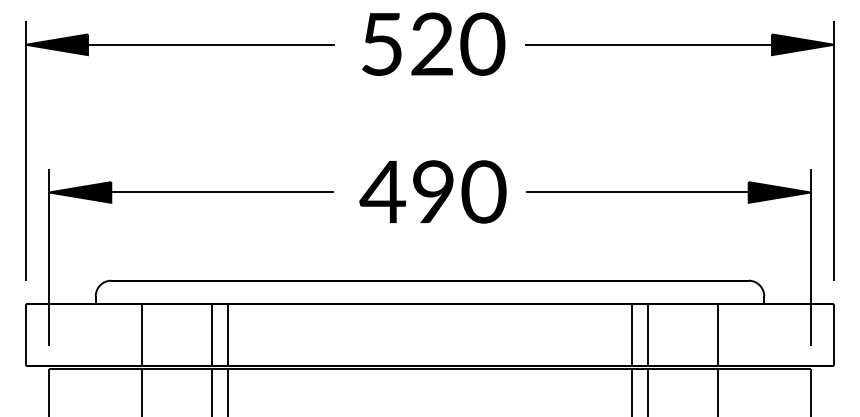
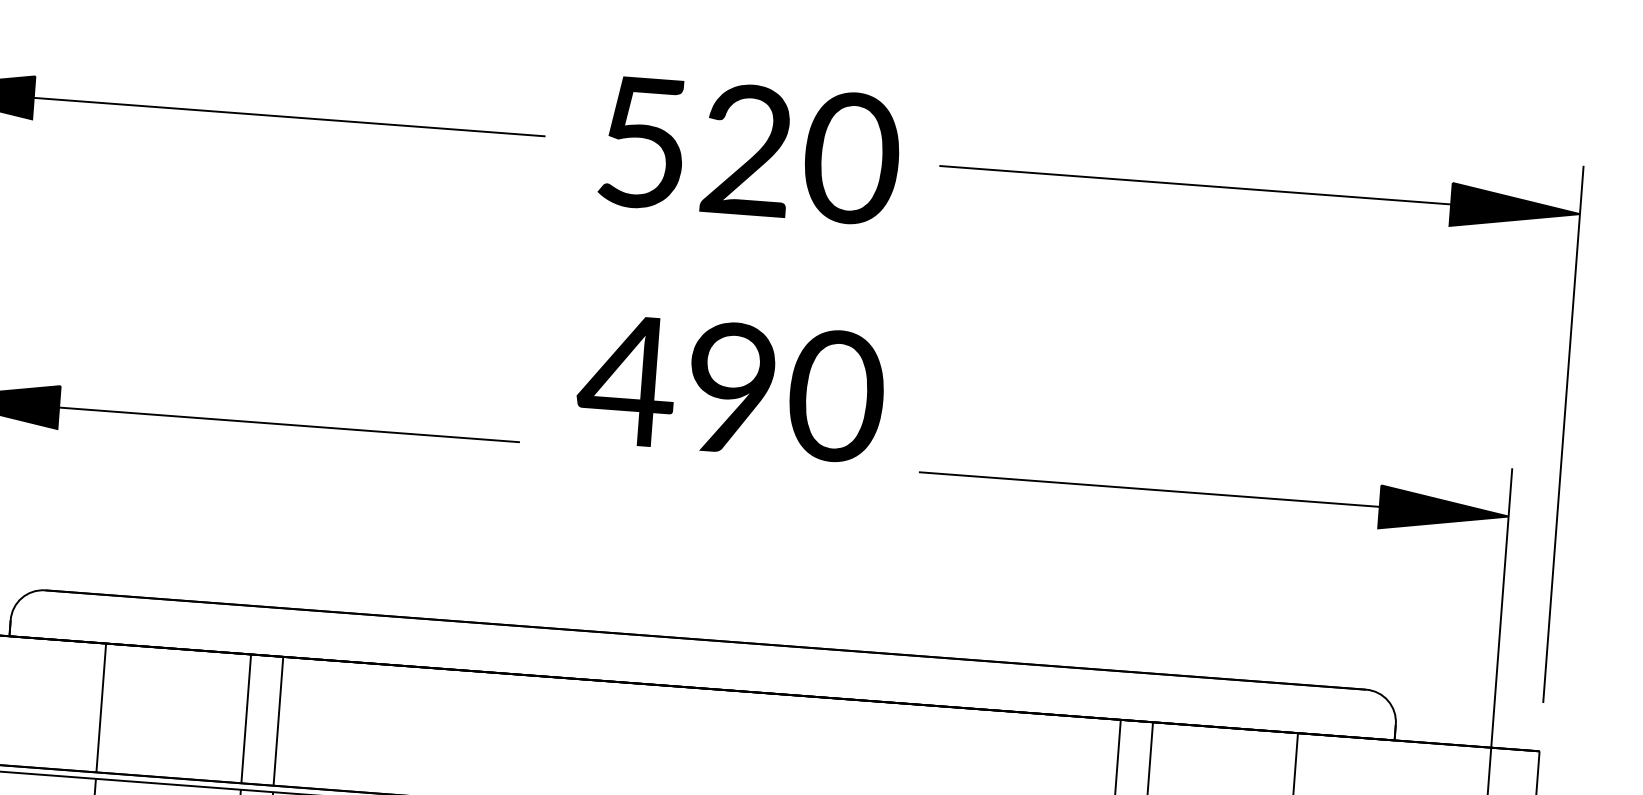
text: (432, 191) -> (729, 387), moved

